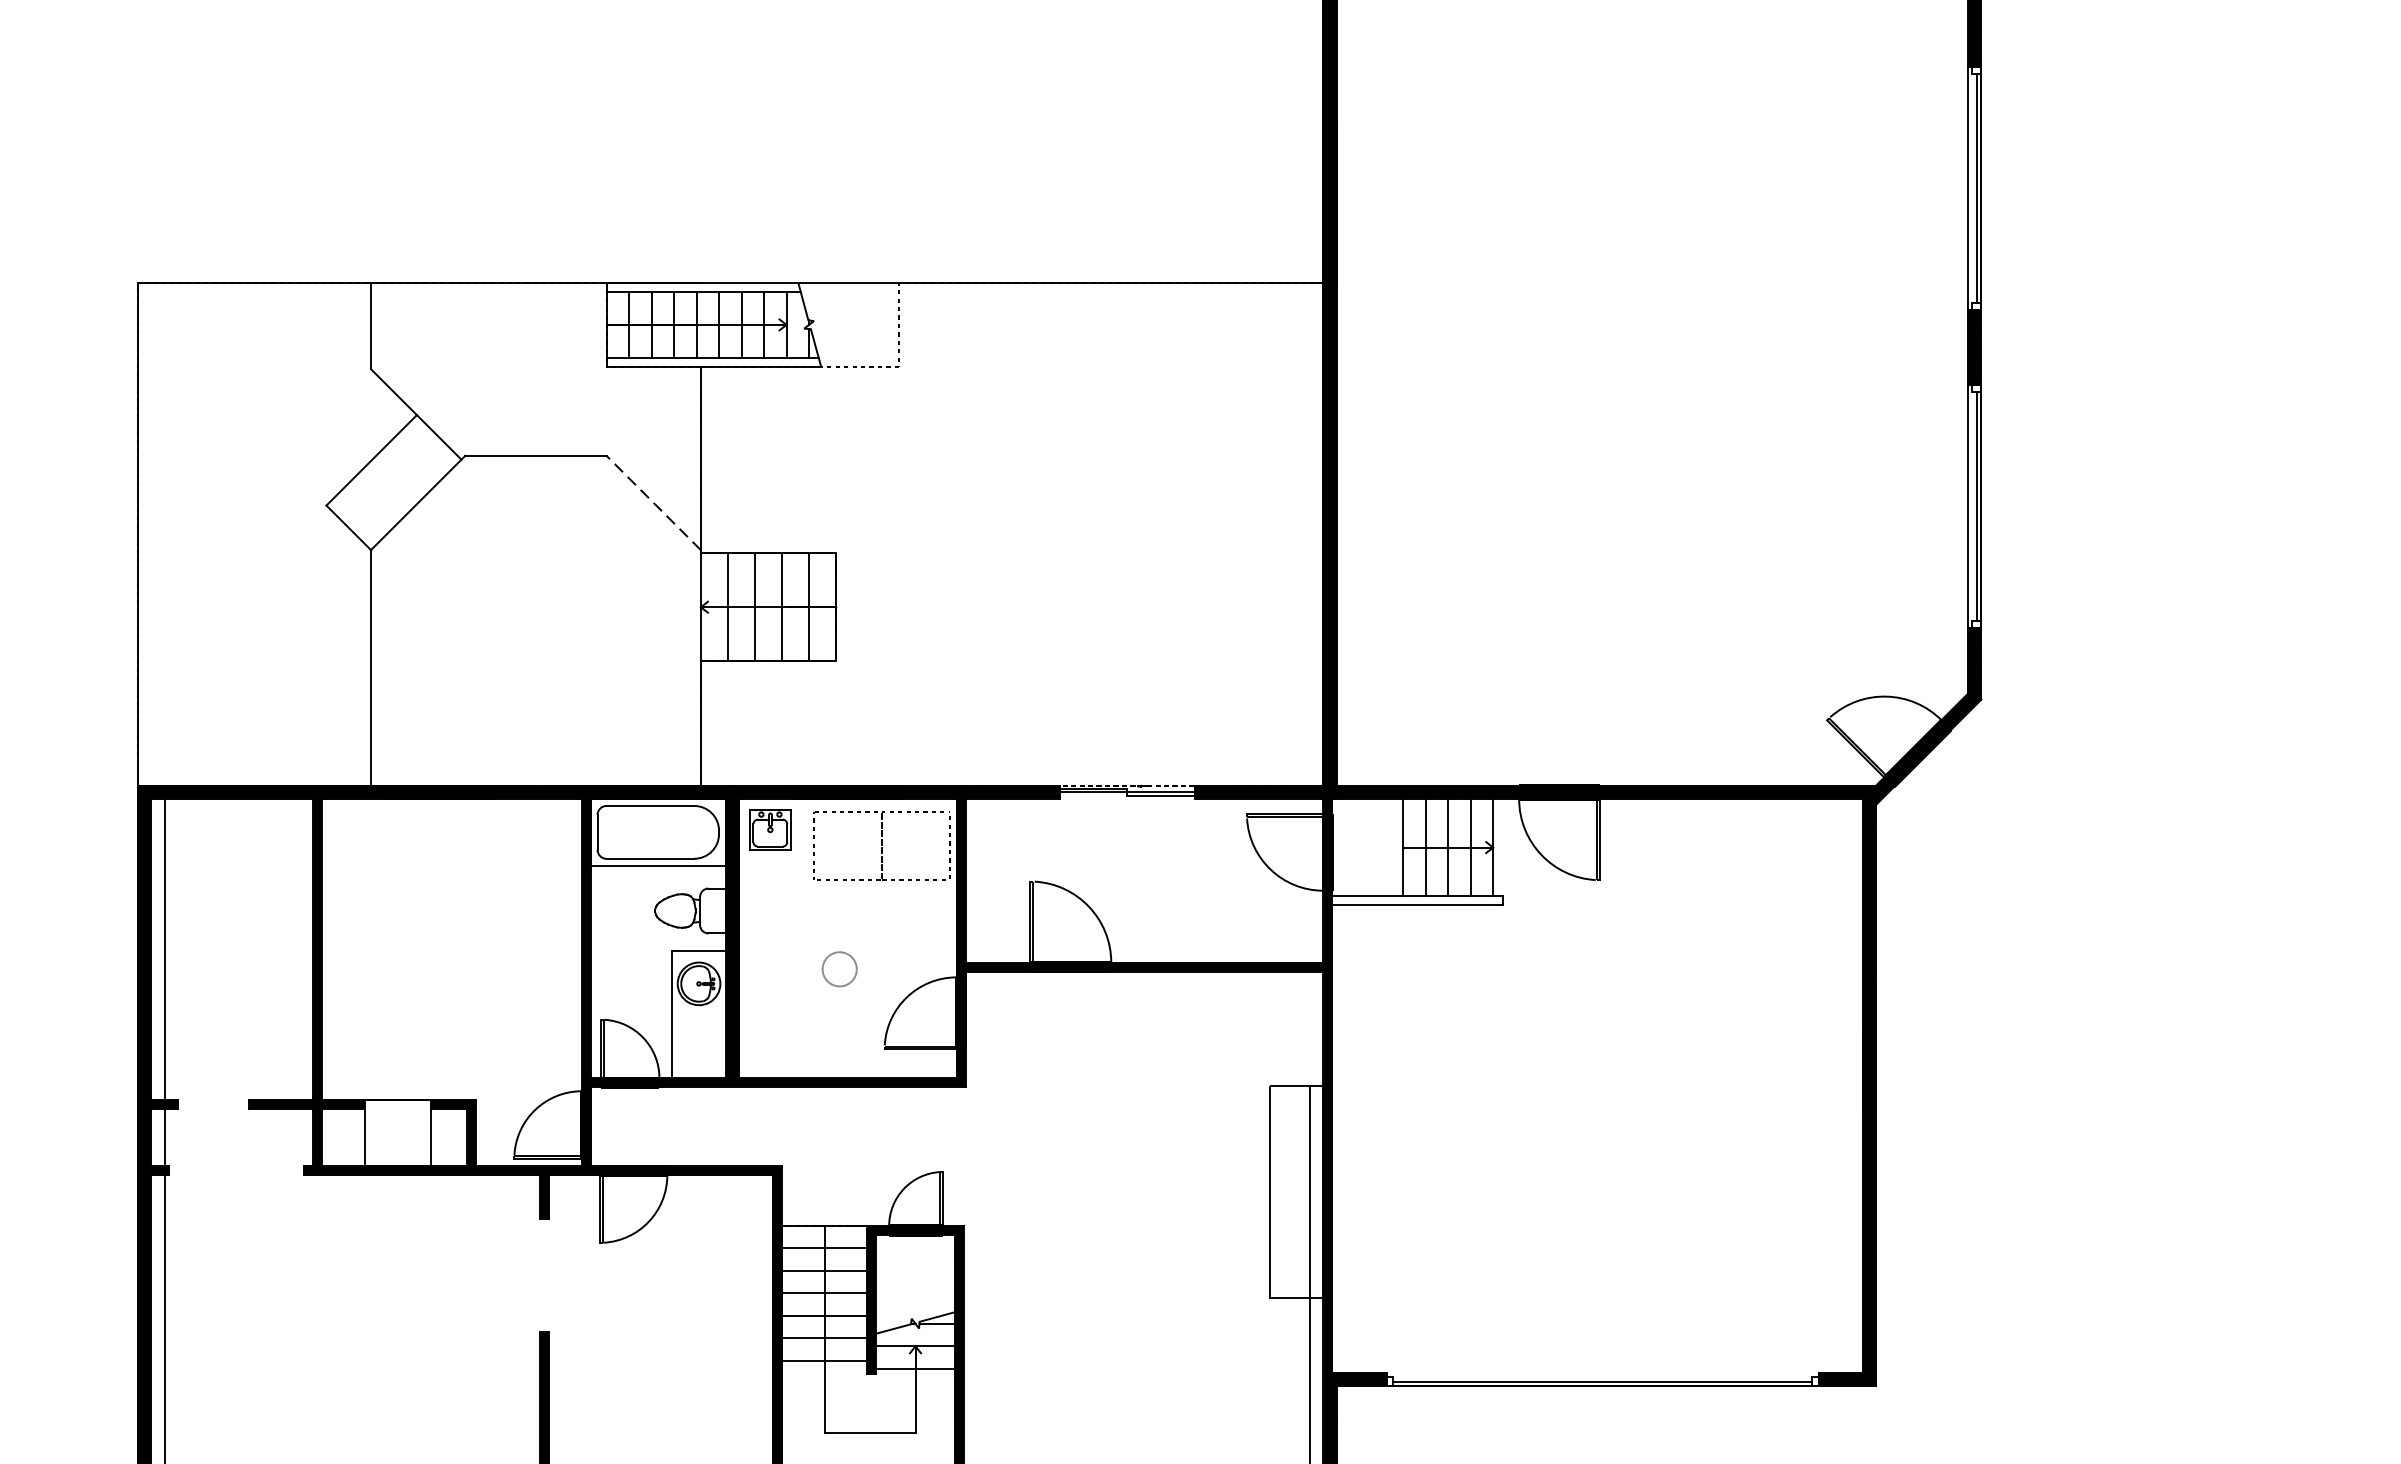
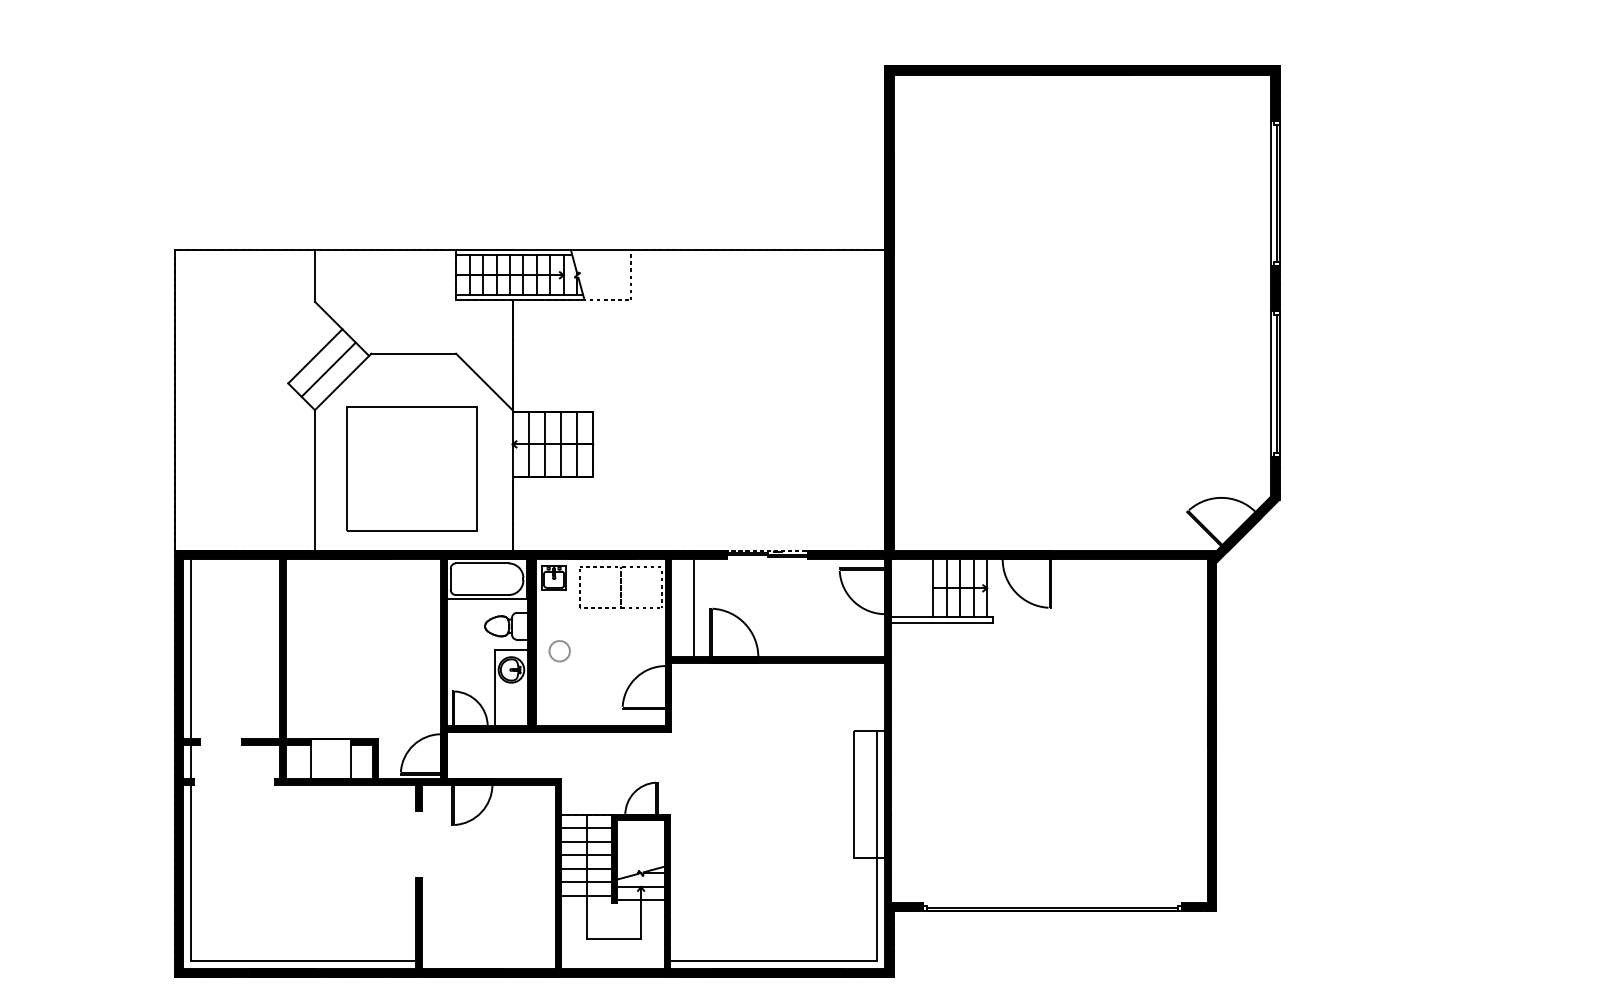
line: (393, 482) -> (328, 369), added
line: (654, 502) -> (484, 381), dashed -> solid
part: (532, 647) -> (411, 468), added
line: (1002, 881) -> (693, 608), added
circle: (839, 969) -> (559, 651), moved

